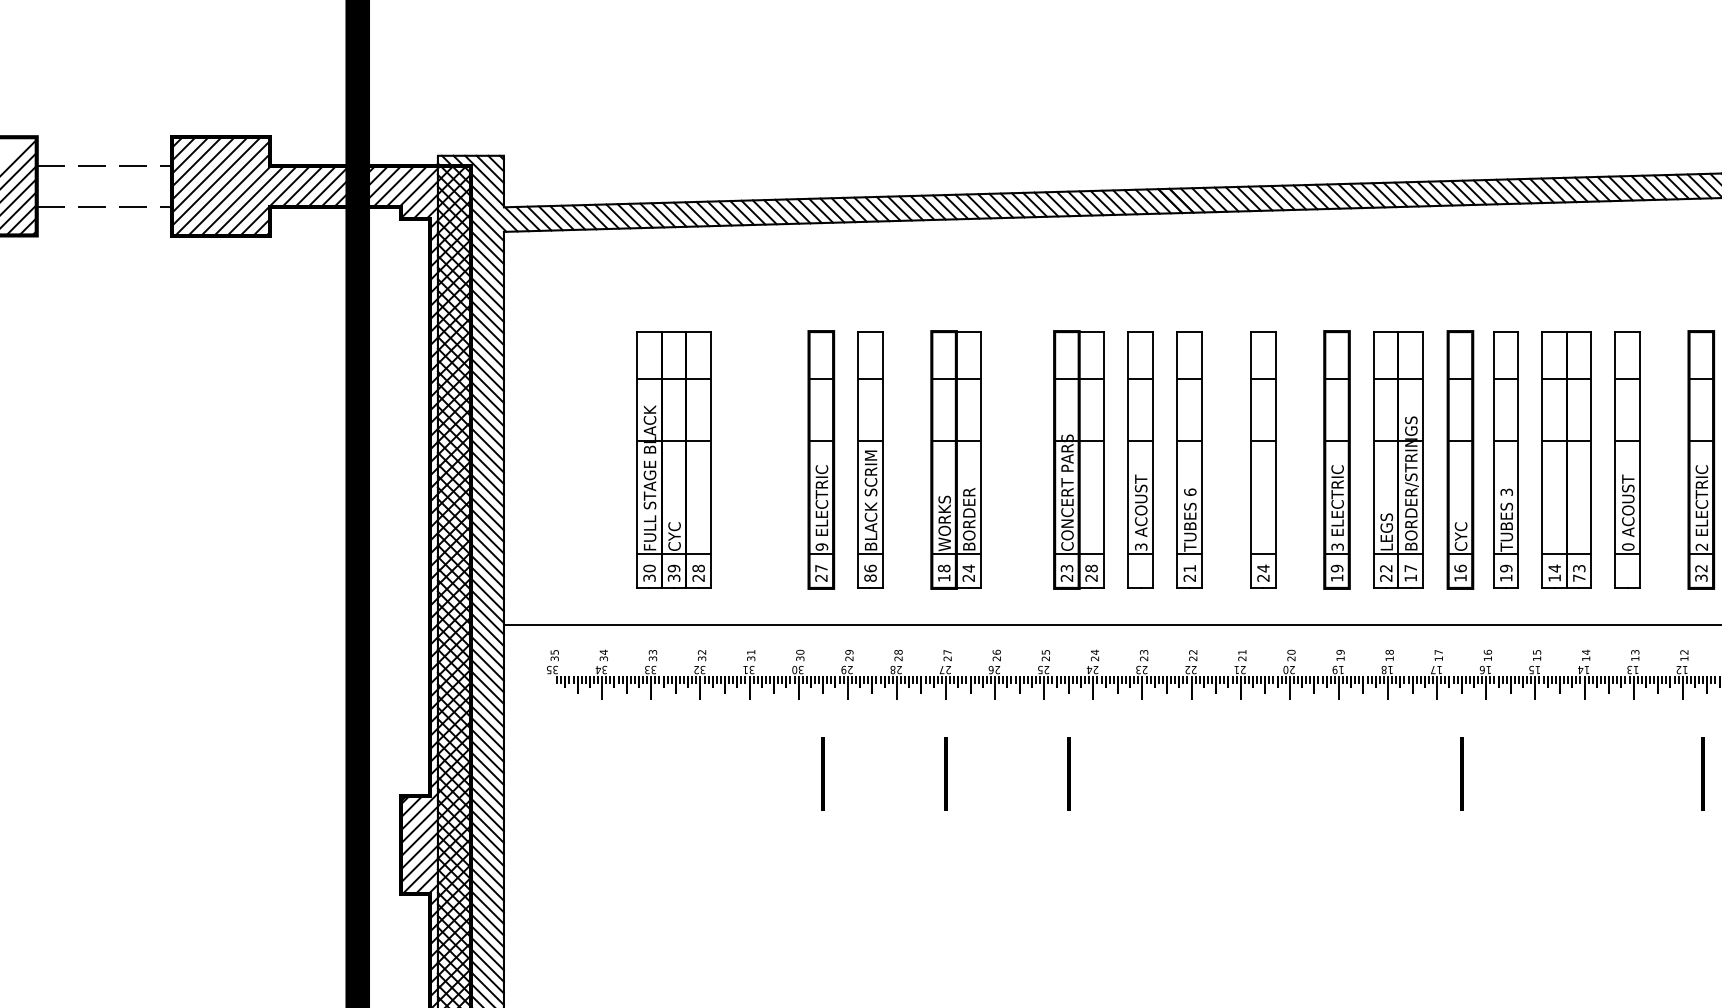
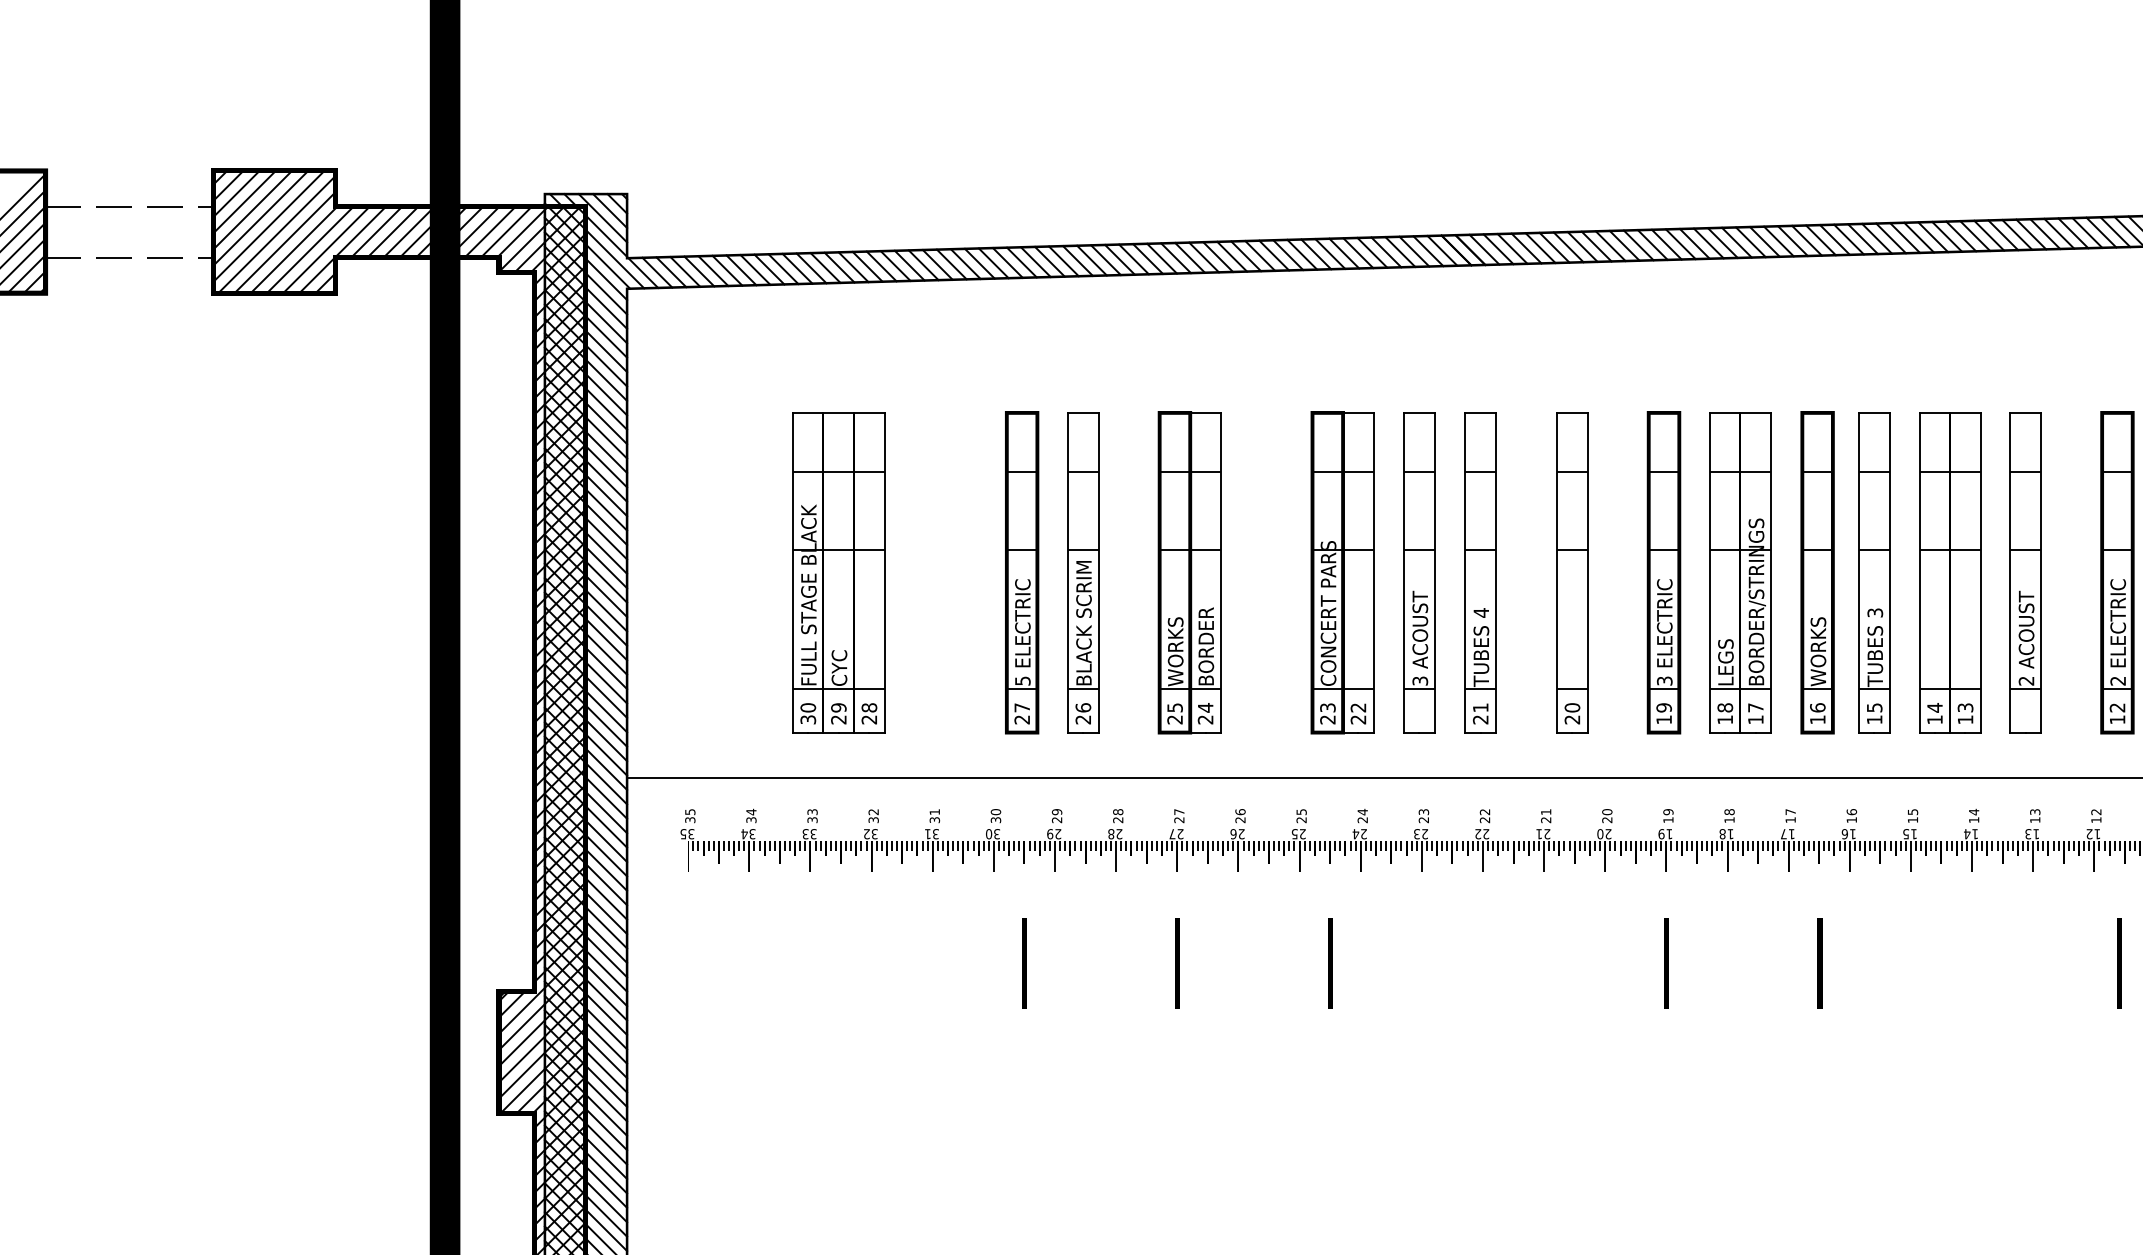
text: (1190, 491) -> (1481, 612), 6 -> 4
text: (1461, 523) -> (1818, 651), CYC -> WORKS
text: (821, 546) -> (1022, 680), 9 -> 5
text: (1628, 546) -> (2026, 680), 0 -> 2
text: (1091, 568) -> (1358, 707), 28 -> 22
text: (1263, 568) -> (1572, 707), 24 -> 20
text: (1506, 568) -> (1874, 707), 19 -> 15
text: (943, 573) -> (1174, 713), 18 -> 25
text: (1386, 573) -> (1725, 713), 22 -> 18
text: (673, 577) -> (838, 719), 39 -> 29
text: (870, 577) -> (1083, 719), 86 -> 26
text: (1579, 577) -> (1965, 719), 73 -> 13
text: (1701, 577) -> (2117, 719), 32 -> 12
line: (1339, 773) -> (1666, 963), added

